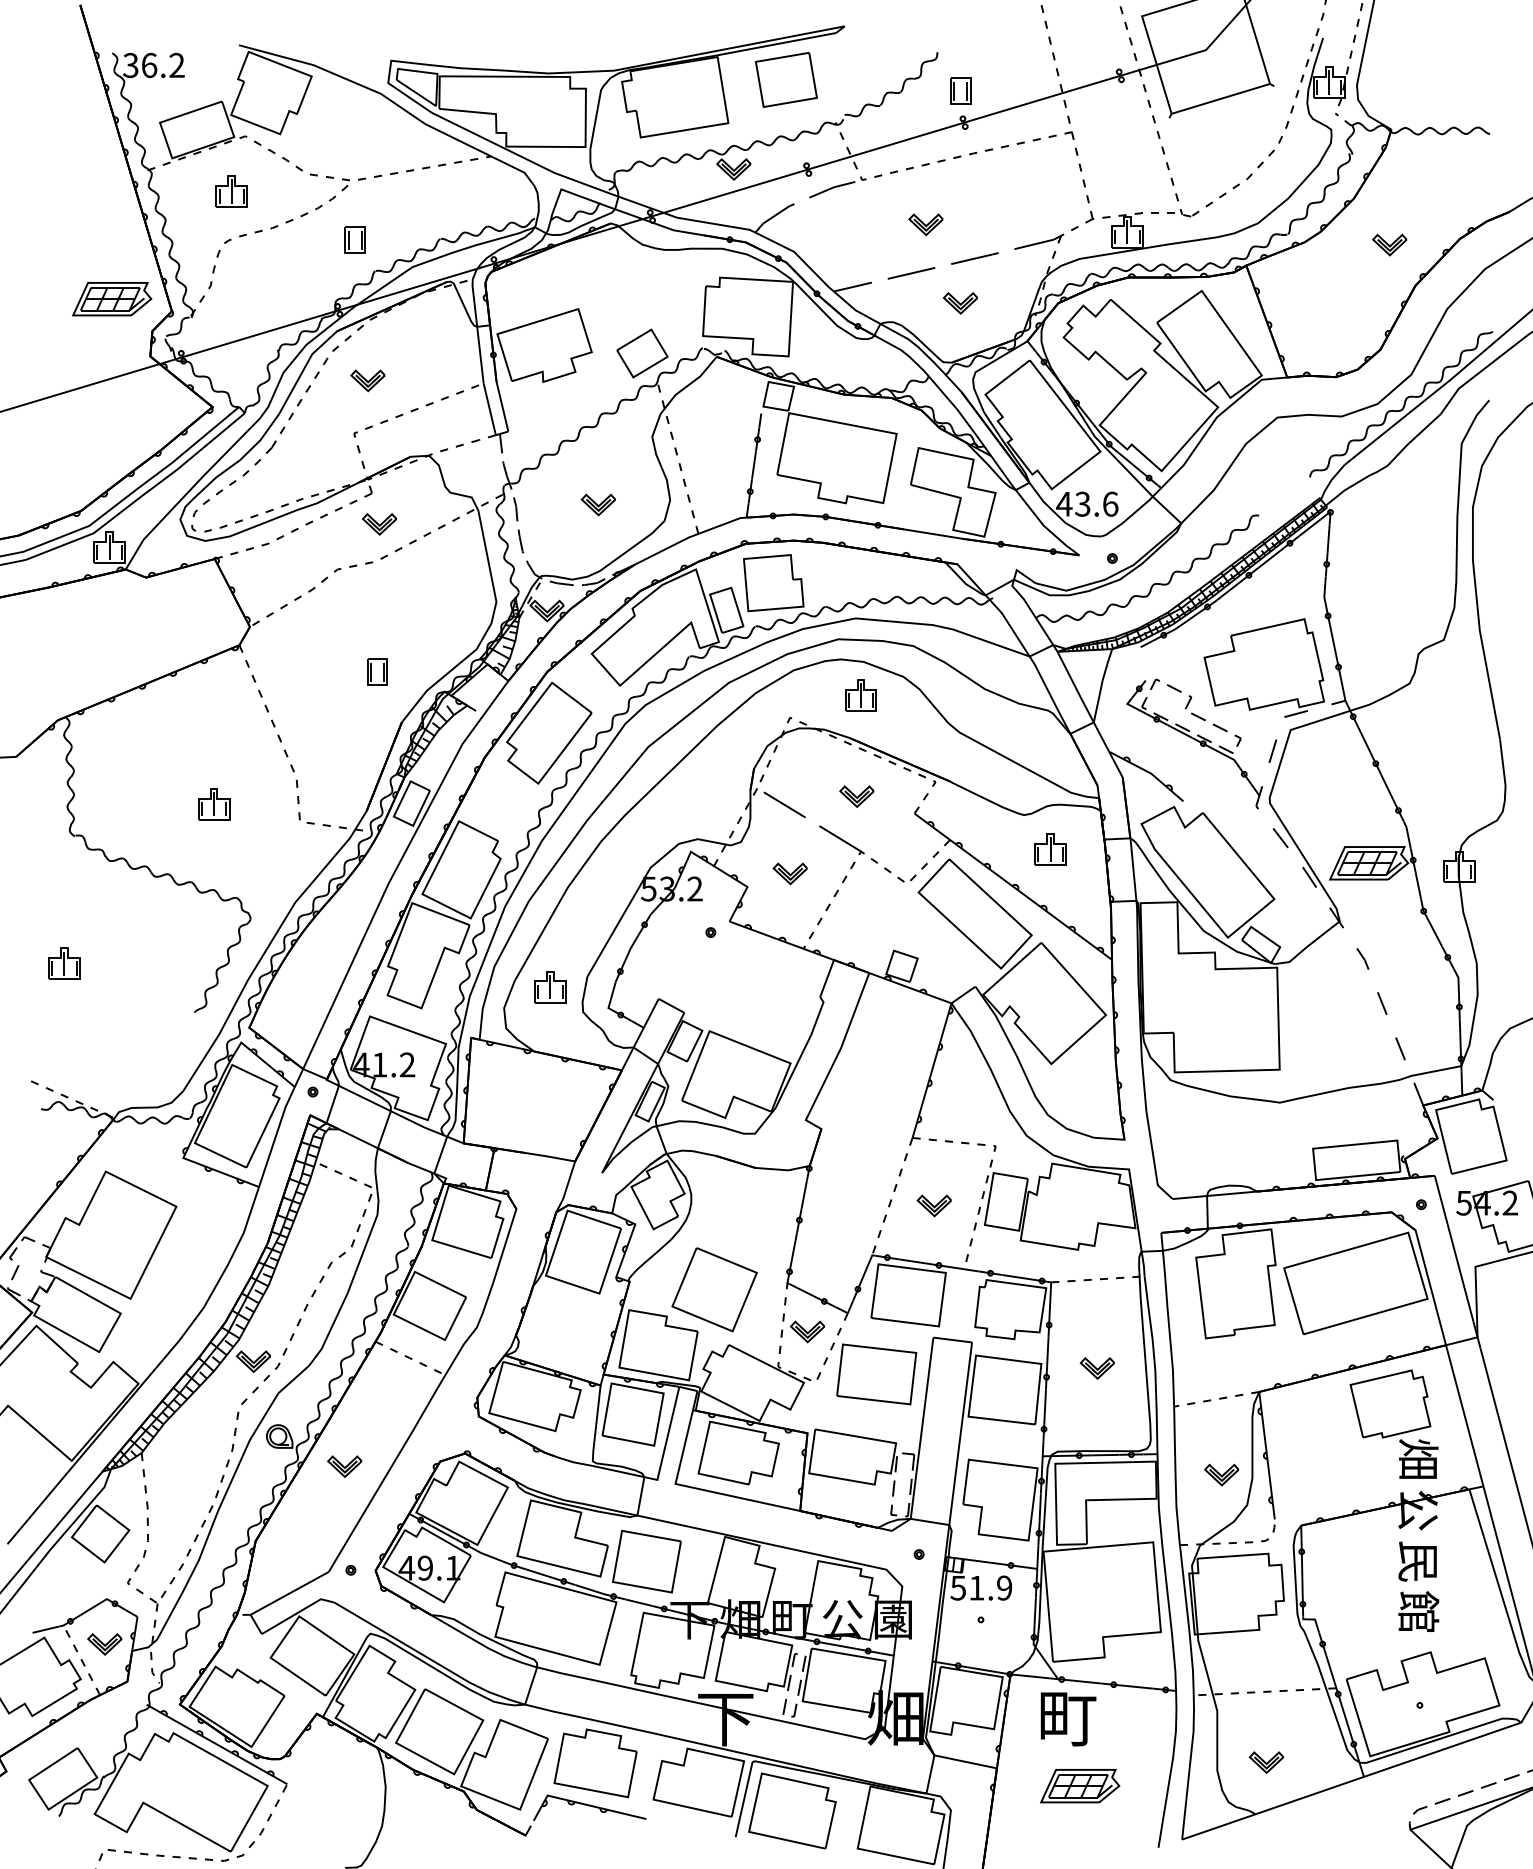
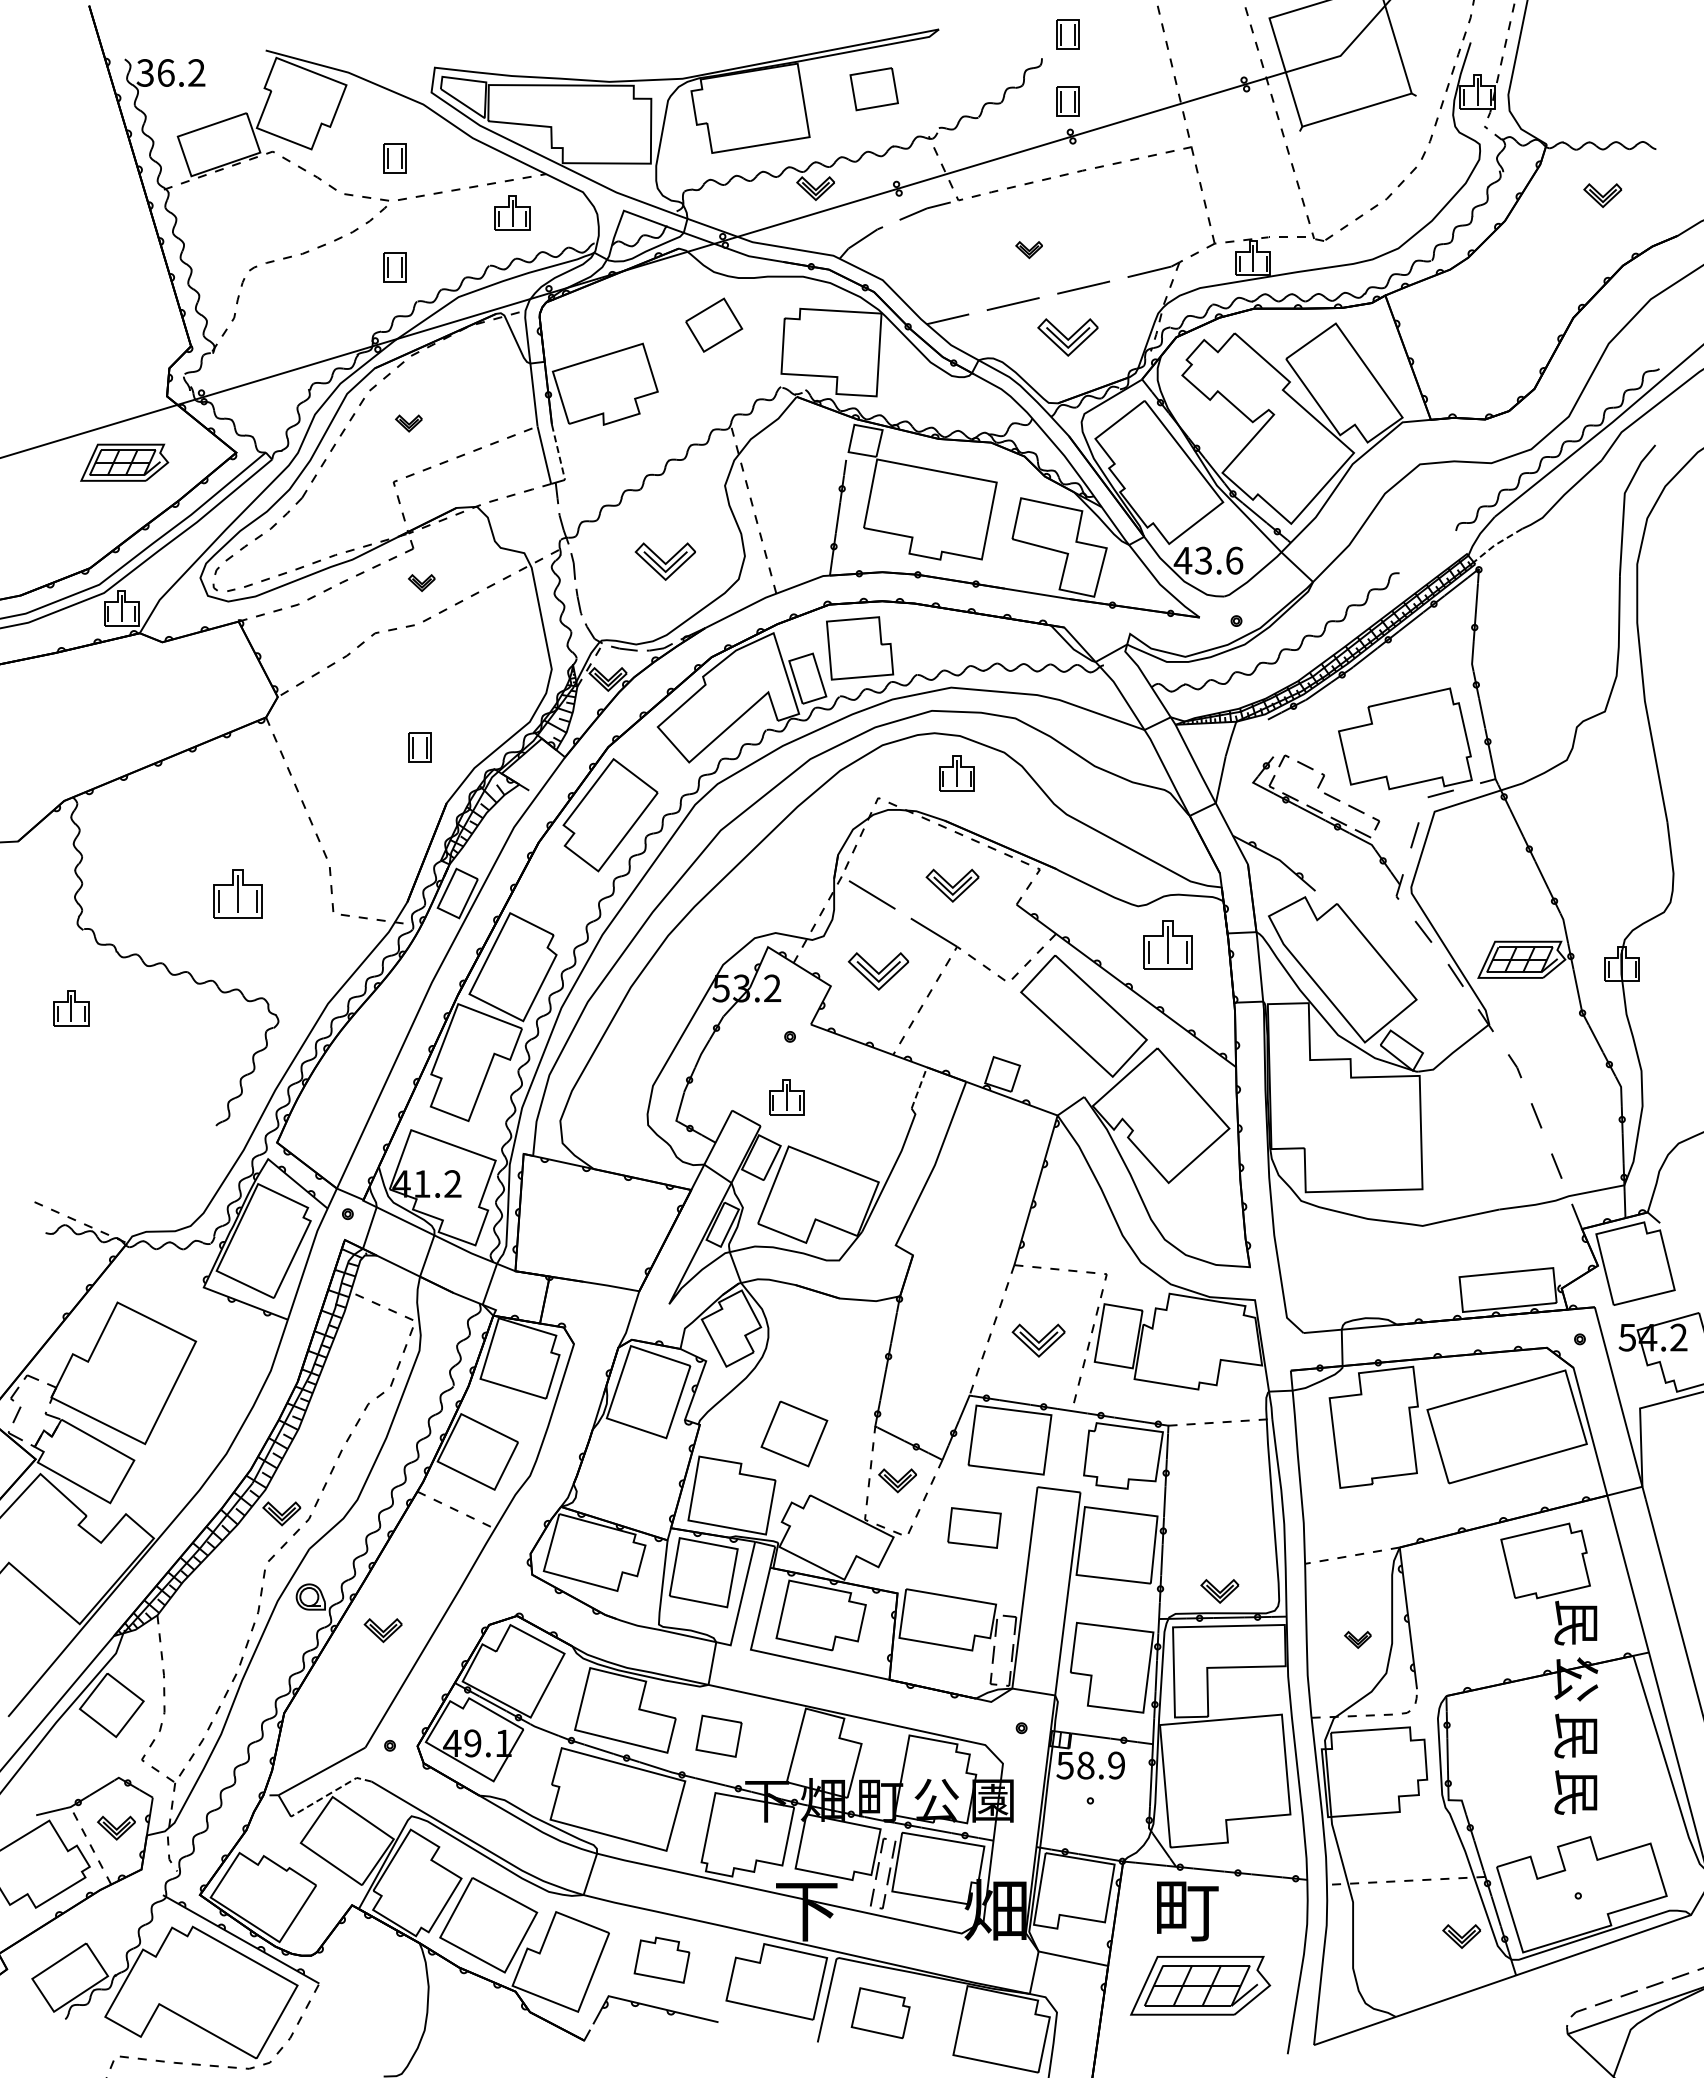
part: (960, 30) -> (1067, 34), added
part: (786, 80) -> (874, 89), size x0.7
part: (354, 142) -> (394, 158), added
part: (231, 190) -> (512, 212), moved
part: (925, 224) -> (1028, 249), size x0.7
part: (1389, 244) -> (1602, 195), moved
part: (112, 298) -> (124, 462), moved
part: (960, 303) -> (1067, 337), size x1.6
part: (642, 352) -> (714, 324), moved
part: (367, 380) -> (408, 423), size x0.7
line: (502, 406) -> (558, 452), solid -> dashed
line: (1346, 489) -> (1496, 544), solid -> dashed
part: (597, 504) -> (664, 561), size x1.6
part: (379, 523) -> (421, 582), size x0.7
part: (856, 796) -> (952, 885), size x1.4
part: (213, 803) -> (237, 893), size x1.4
part: (1050, 849) -> (1167, 944), size x1.4
part: (790, 873) -> (878, 971), size x1.6
part: (64, 963) -> (71, 1008), moved
line: (827, 978) -> (919, 1087), solid -> dashed
part: (550, 987) -> (786, 1097), moved
part: (934, 1205) -> (1038, 1340), size x1.4
part: (714, 1289) -> (794, 1433), size x0.7
part: (1097, 1368) -> (1219, 1591), moved
part: (876, 1373) -> (974, 1527), size x0.6
text: (1418, 1459) -> (1576, 1622), 畑 -> 民
part: (1221, 1474) -> (1357, 1639), size x0.7
part: (646, 1561) -> (718, 1736), size x0.6
text: (976, 1588) -> (1085, 1765), 51.9 -> 58.9
text: (1418, 1611) -> (1576, 1791), 館 -> 民
line: (298, 1613) -> (331, 1793), solid -> dashed
part: (595, 1762) -> (661, 1959), size x0.6
part: (1266, 1762) -> (1461, 1936), moved
part: (1080, 1785) -> (1200, 1985), size x1.6
part: (792, 1810) -> (880, 2012), size x0.6

